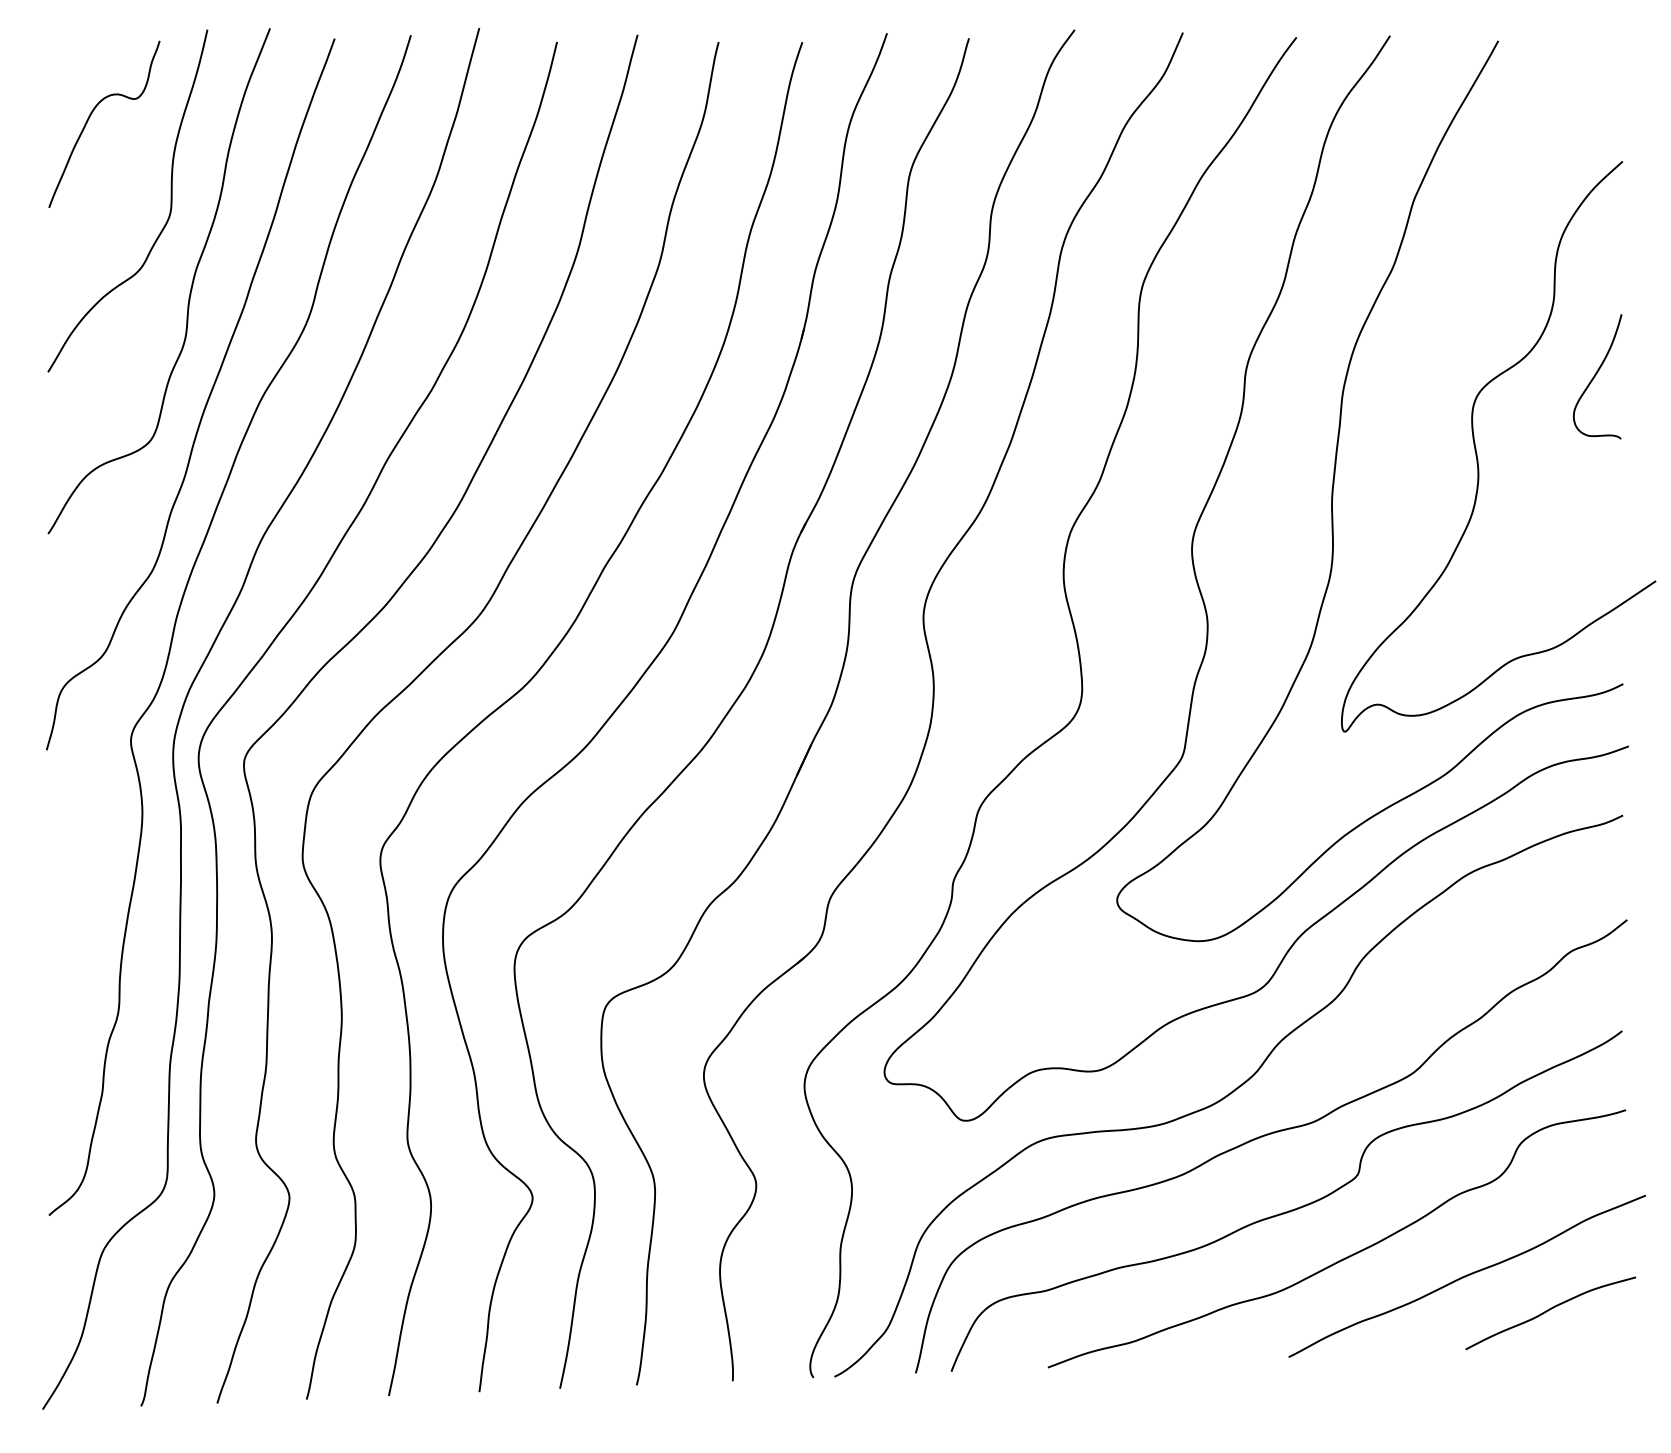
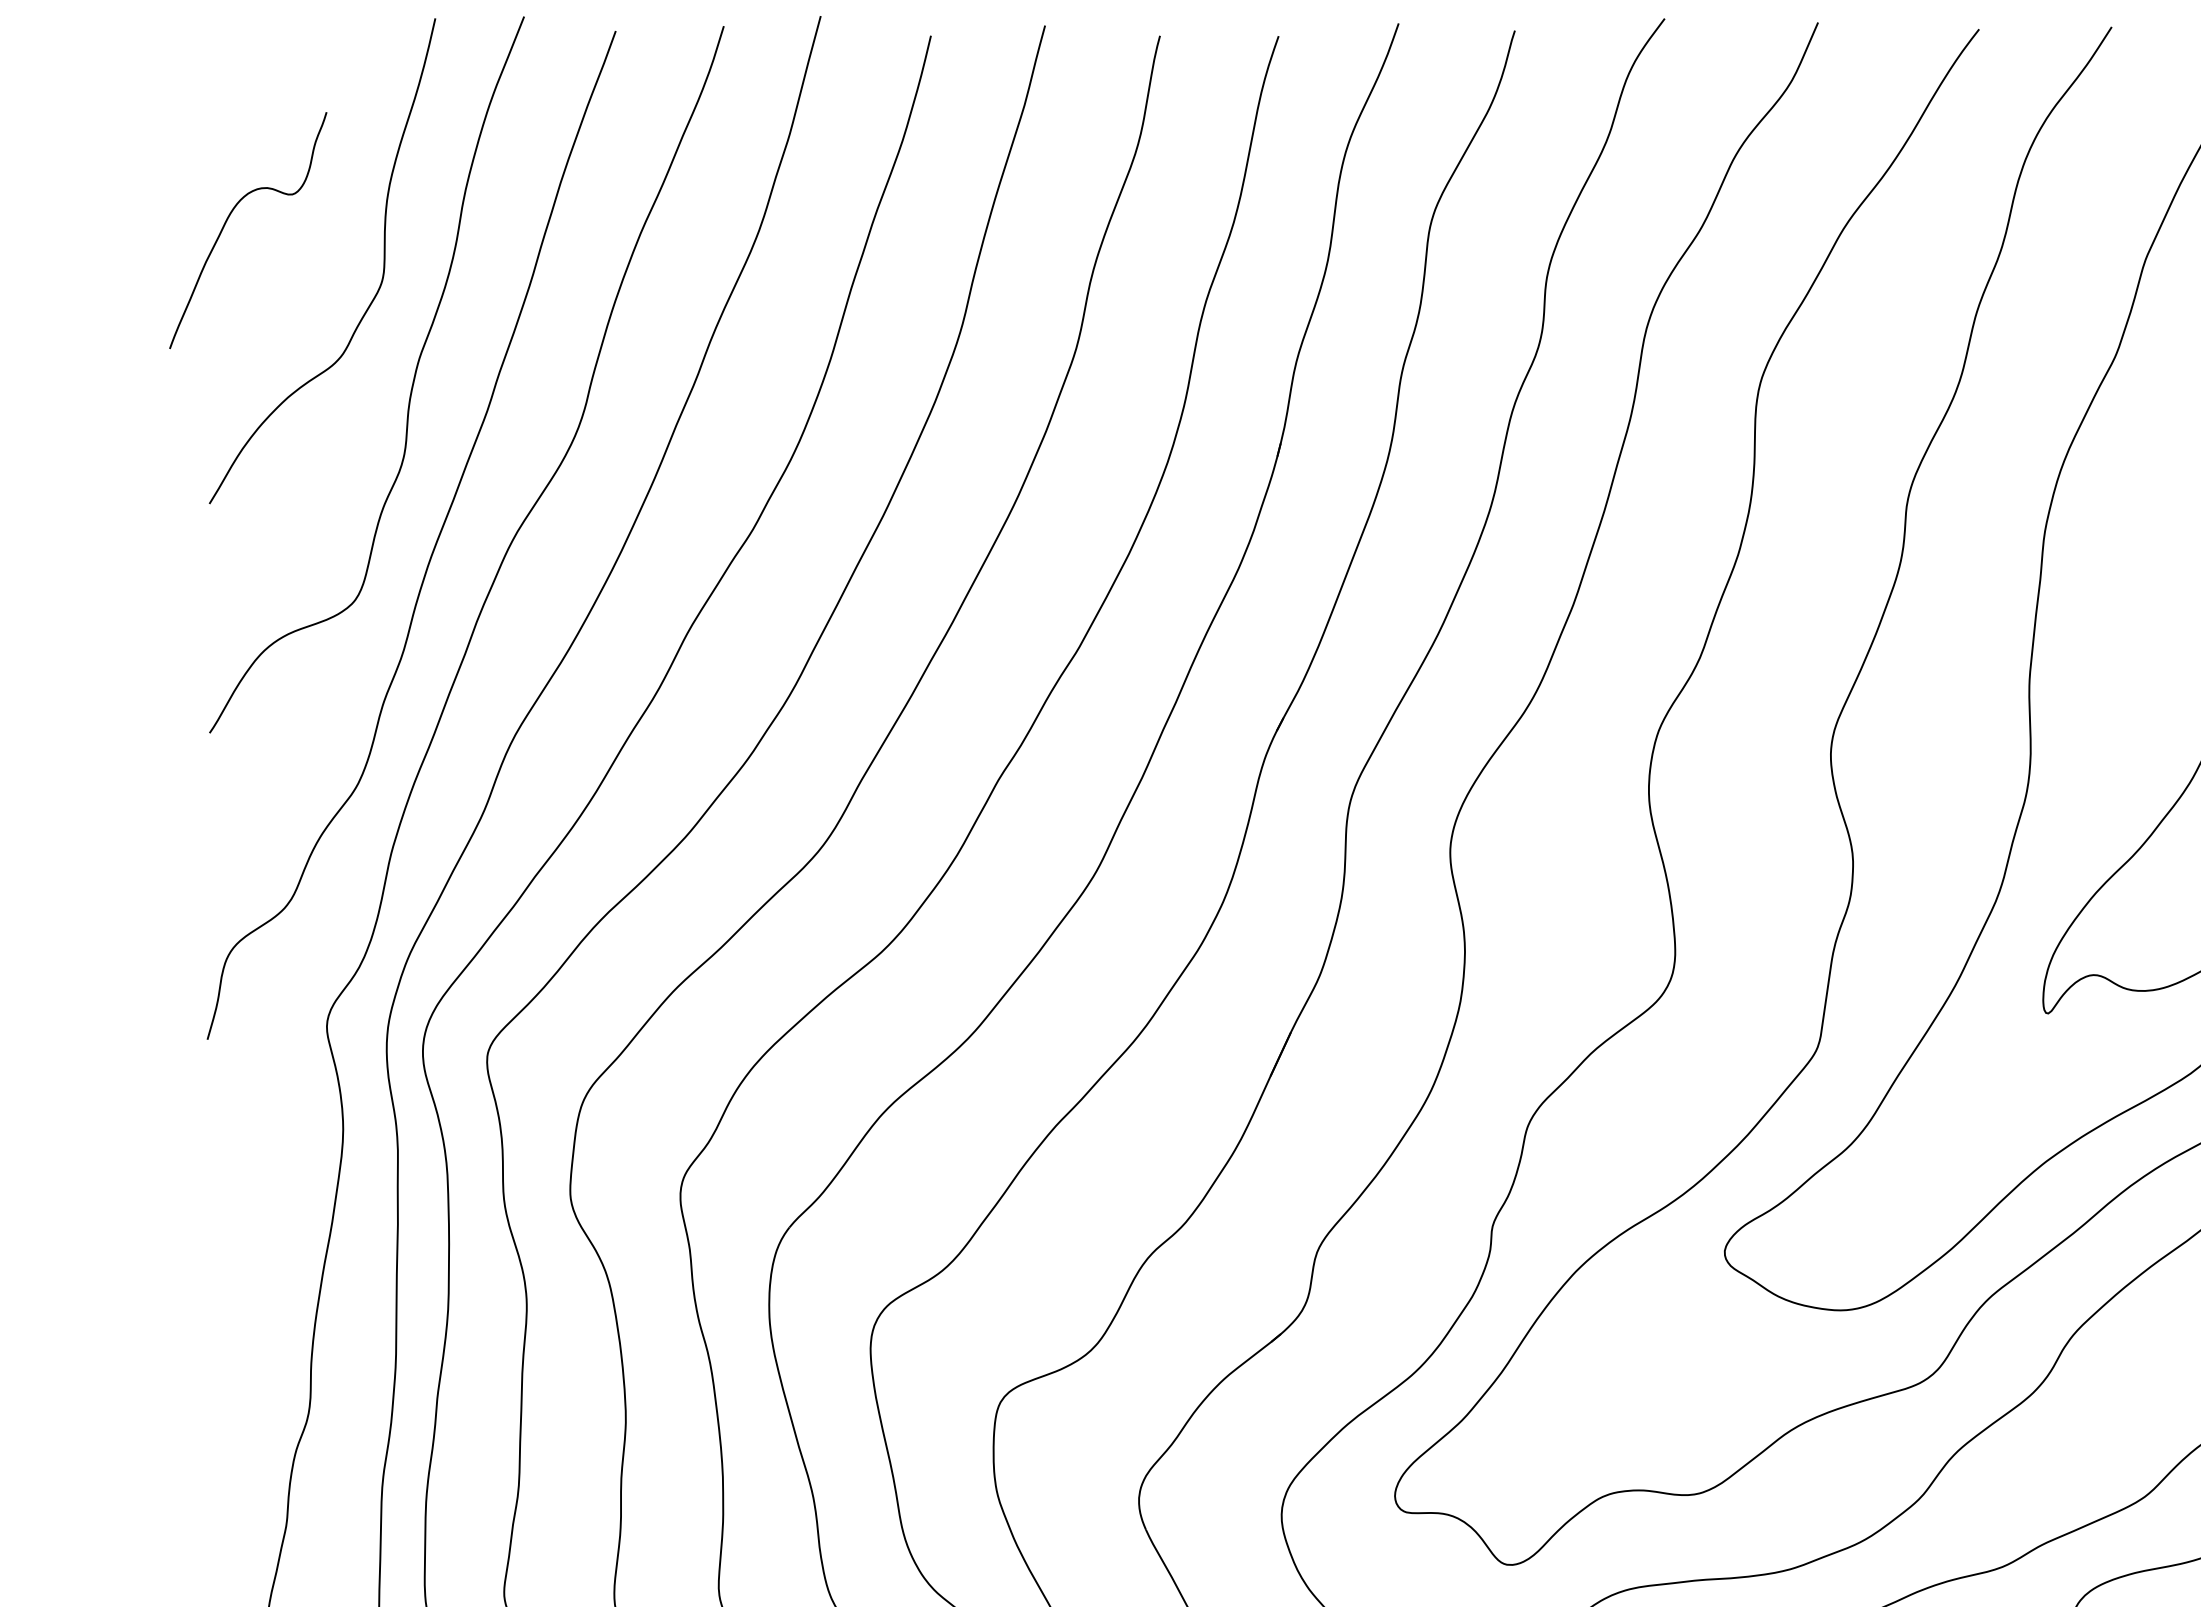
curve: (90, 117) -> (228, 220), moved

